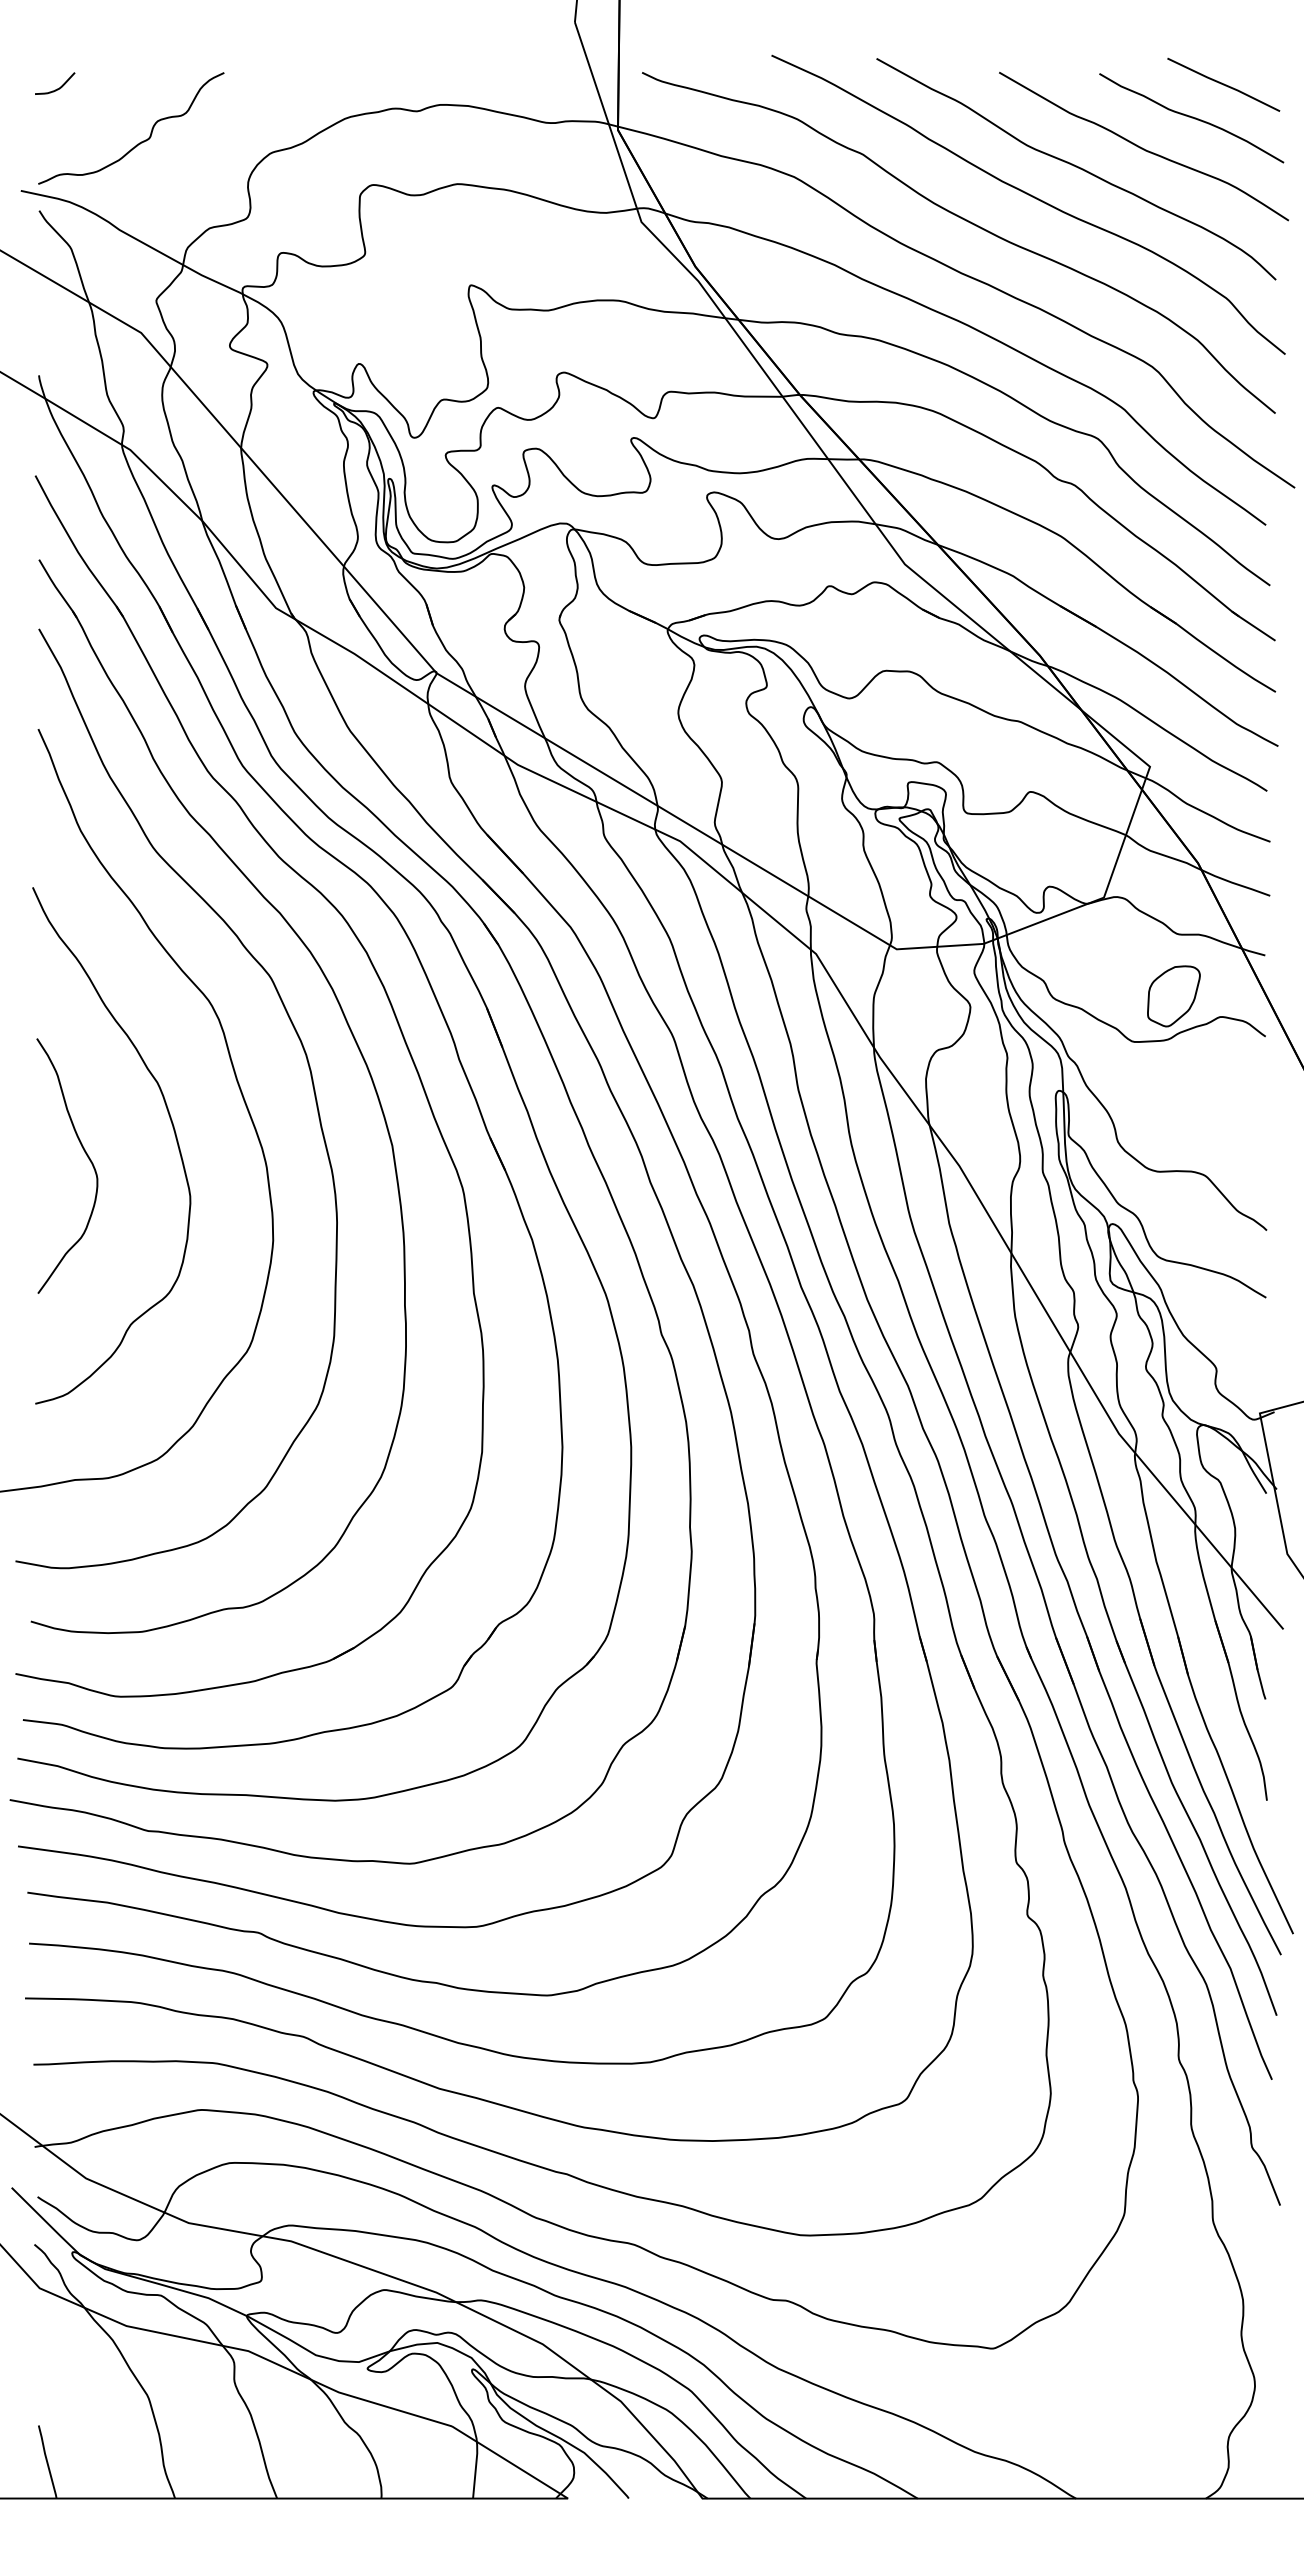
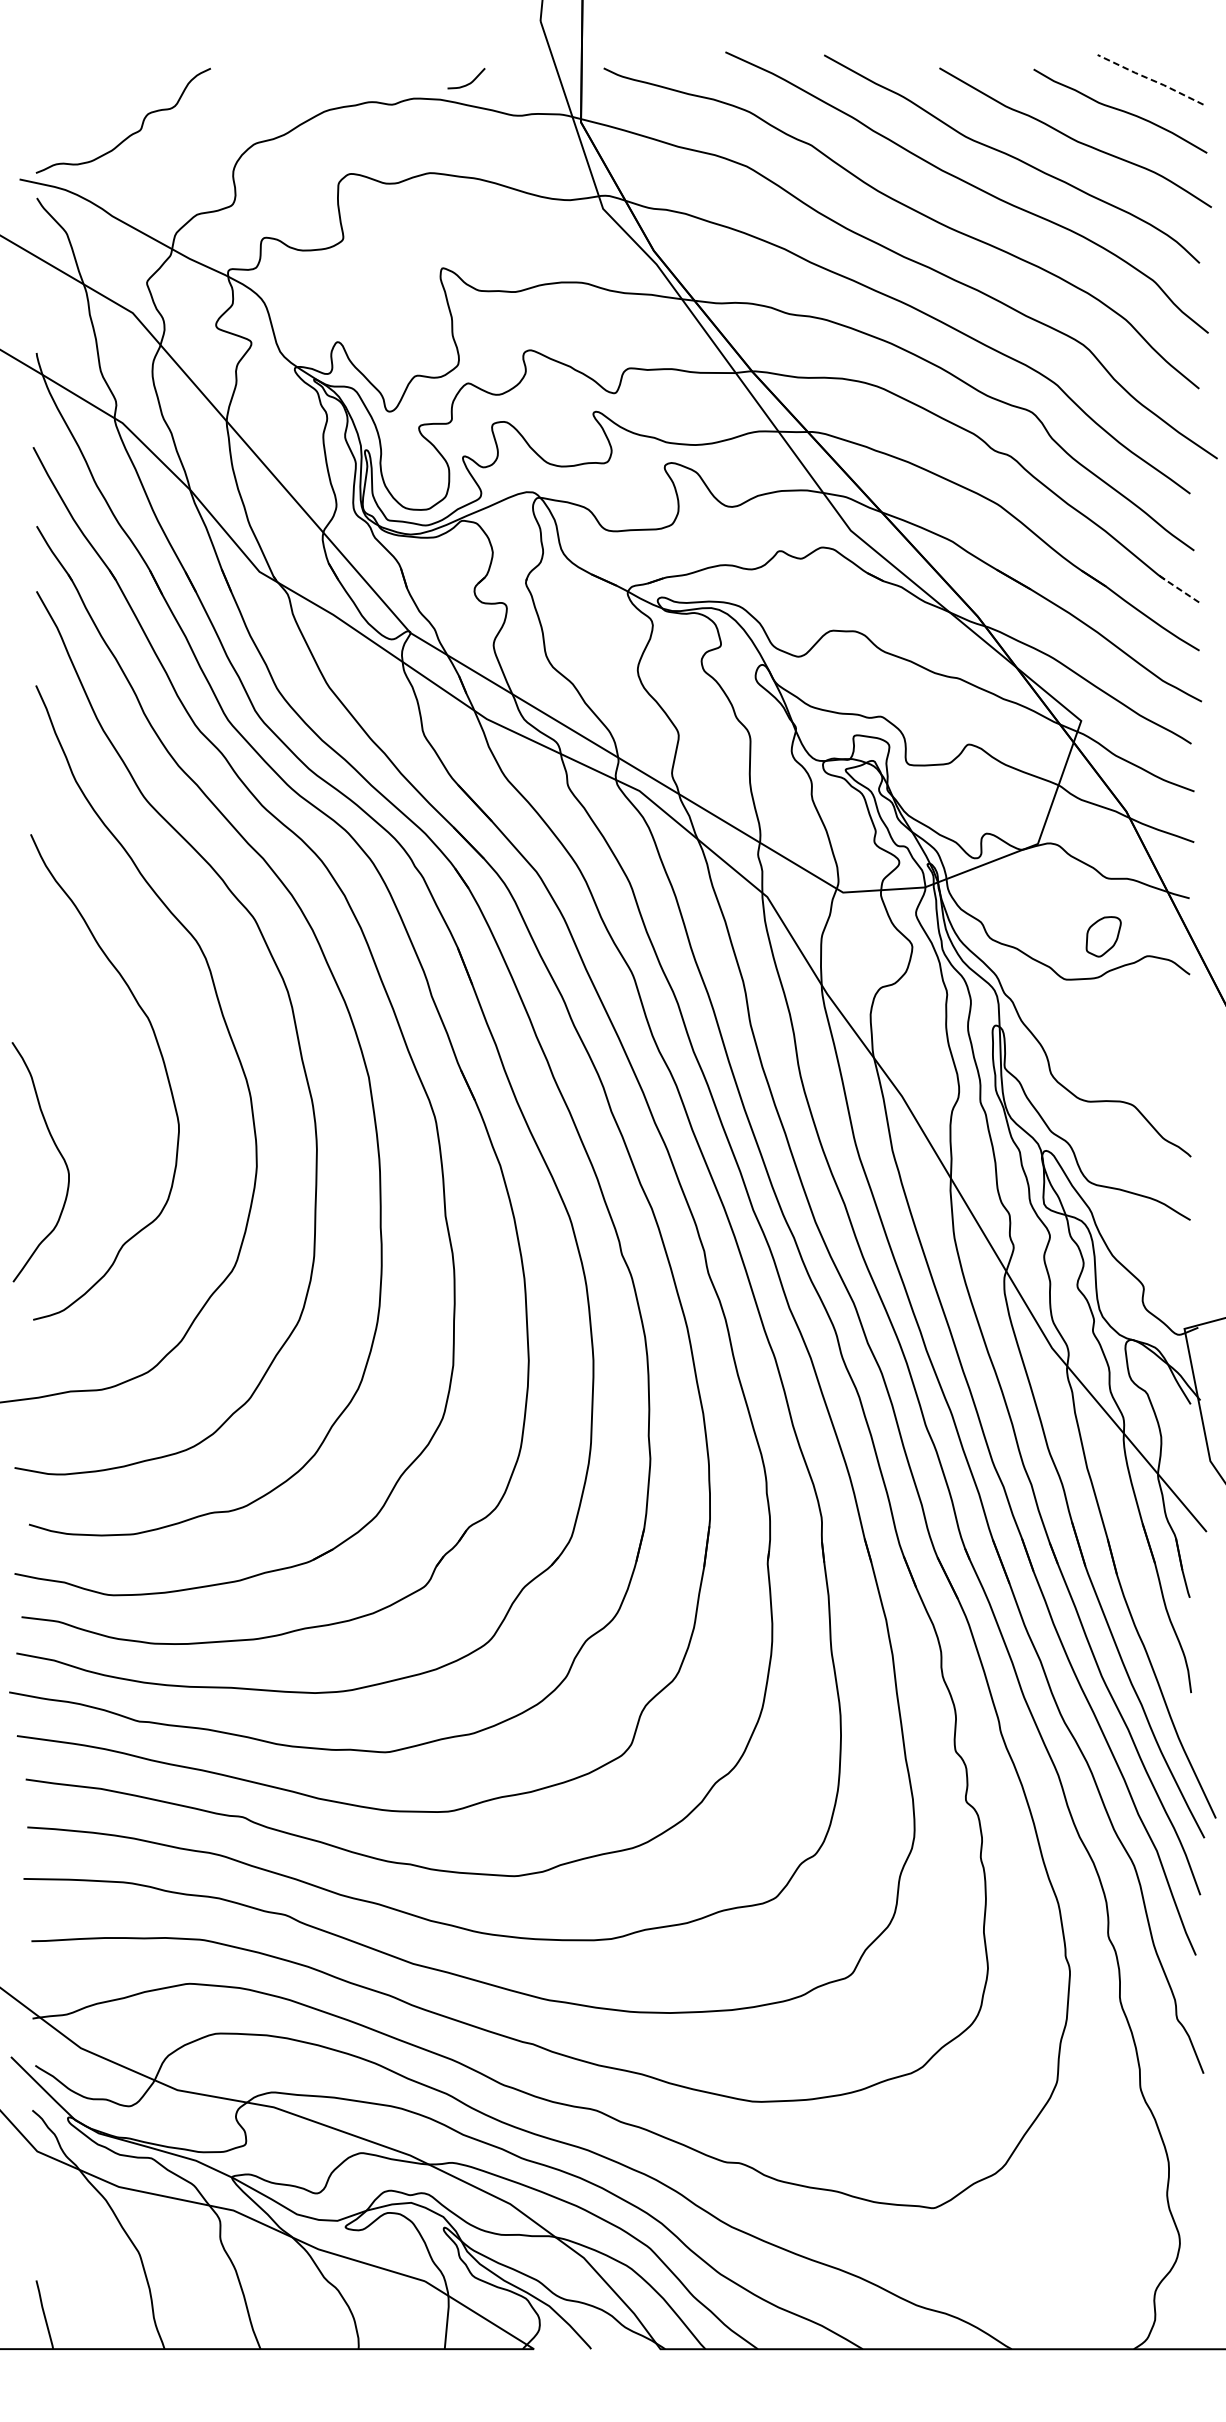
line: (1223, 84) -> (1150, 79), solid -> dashed
curve: (57, 88) -> (468, 83), moved
line: (1253, 625) -> (1178, 588), solid -> dashed
part: (1173, 996) -> (1103, 936), size x0.7
curve: (85, 1154) -> (57, 1151), moved

